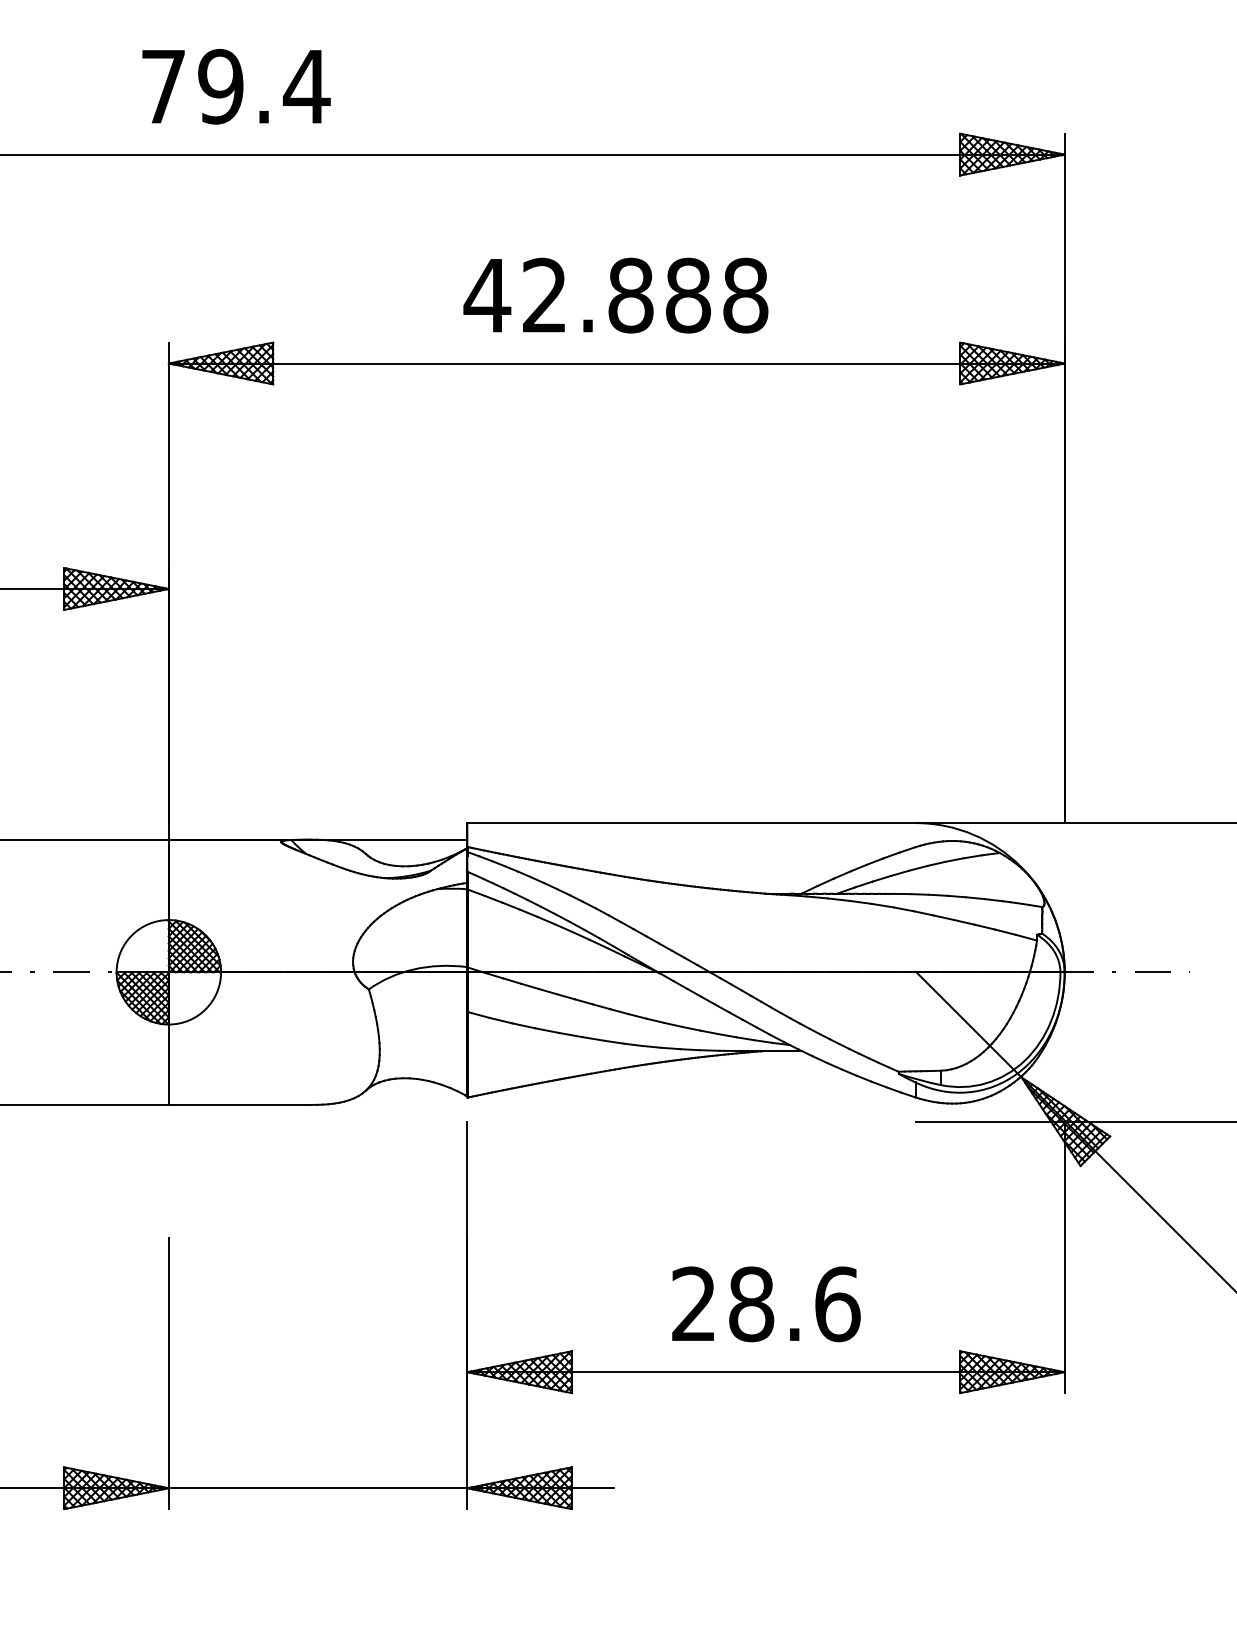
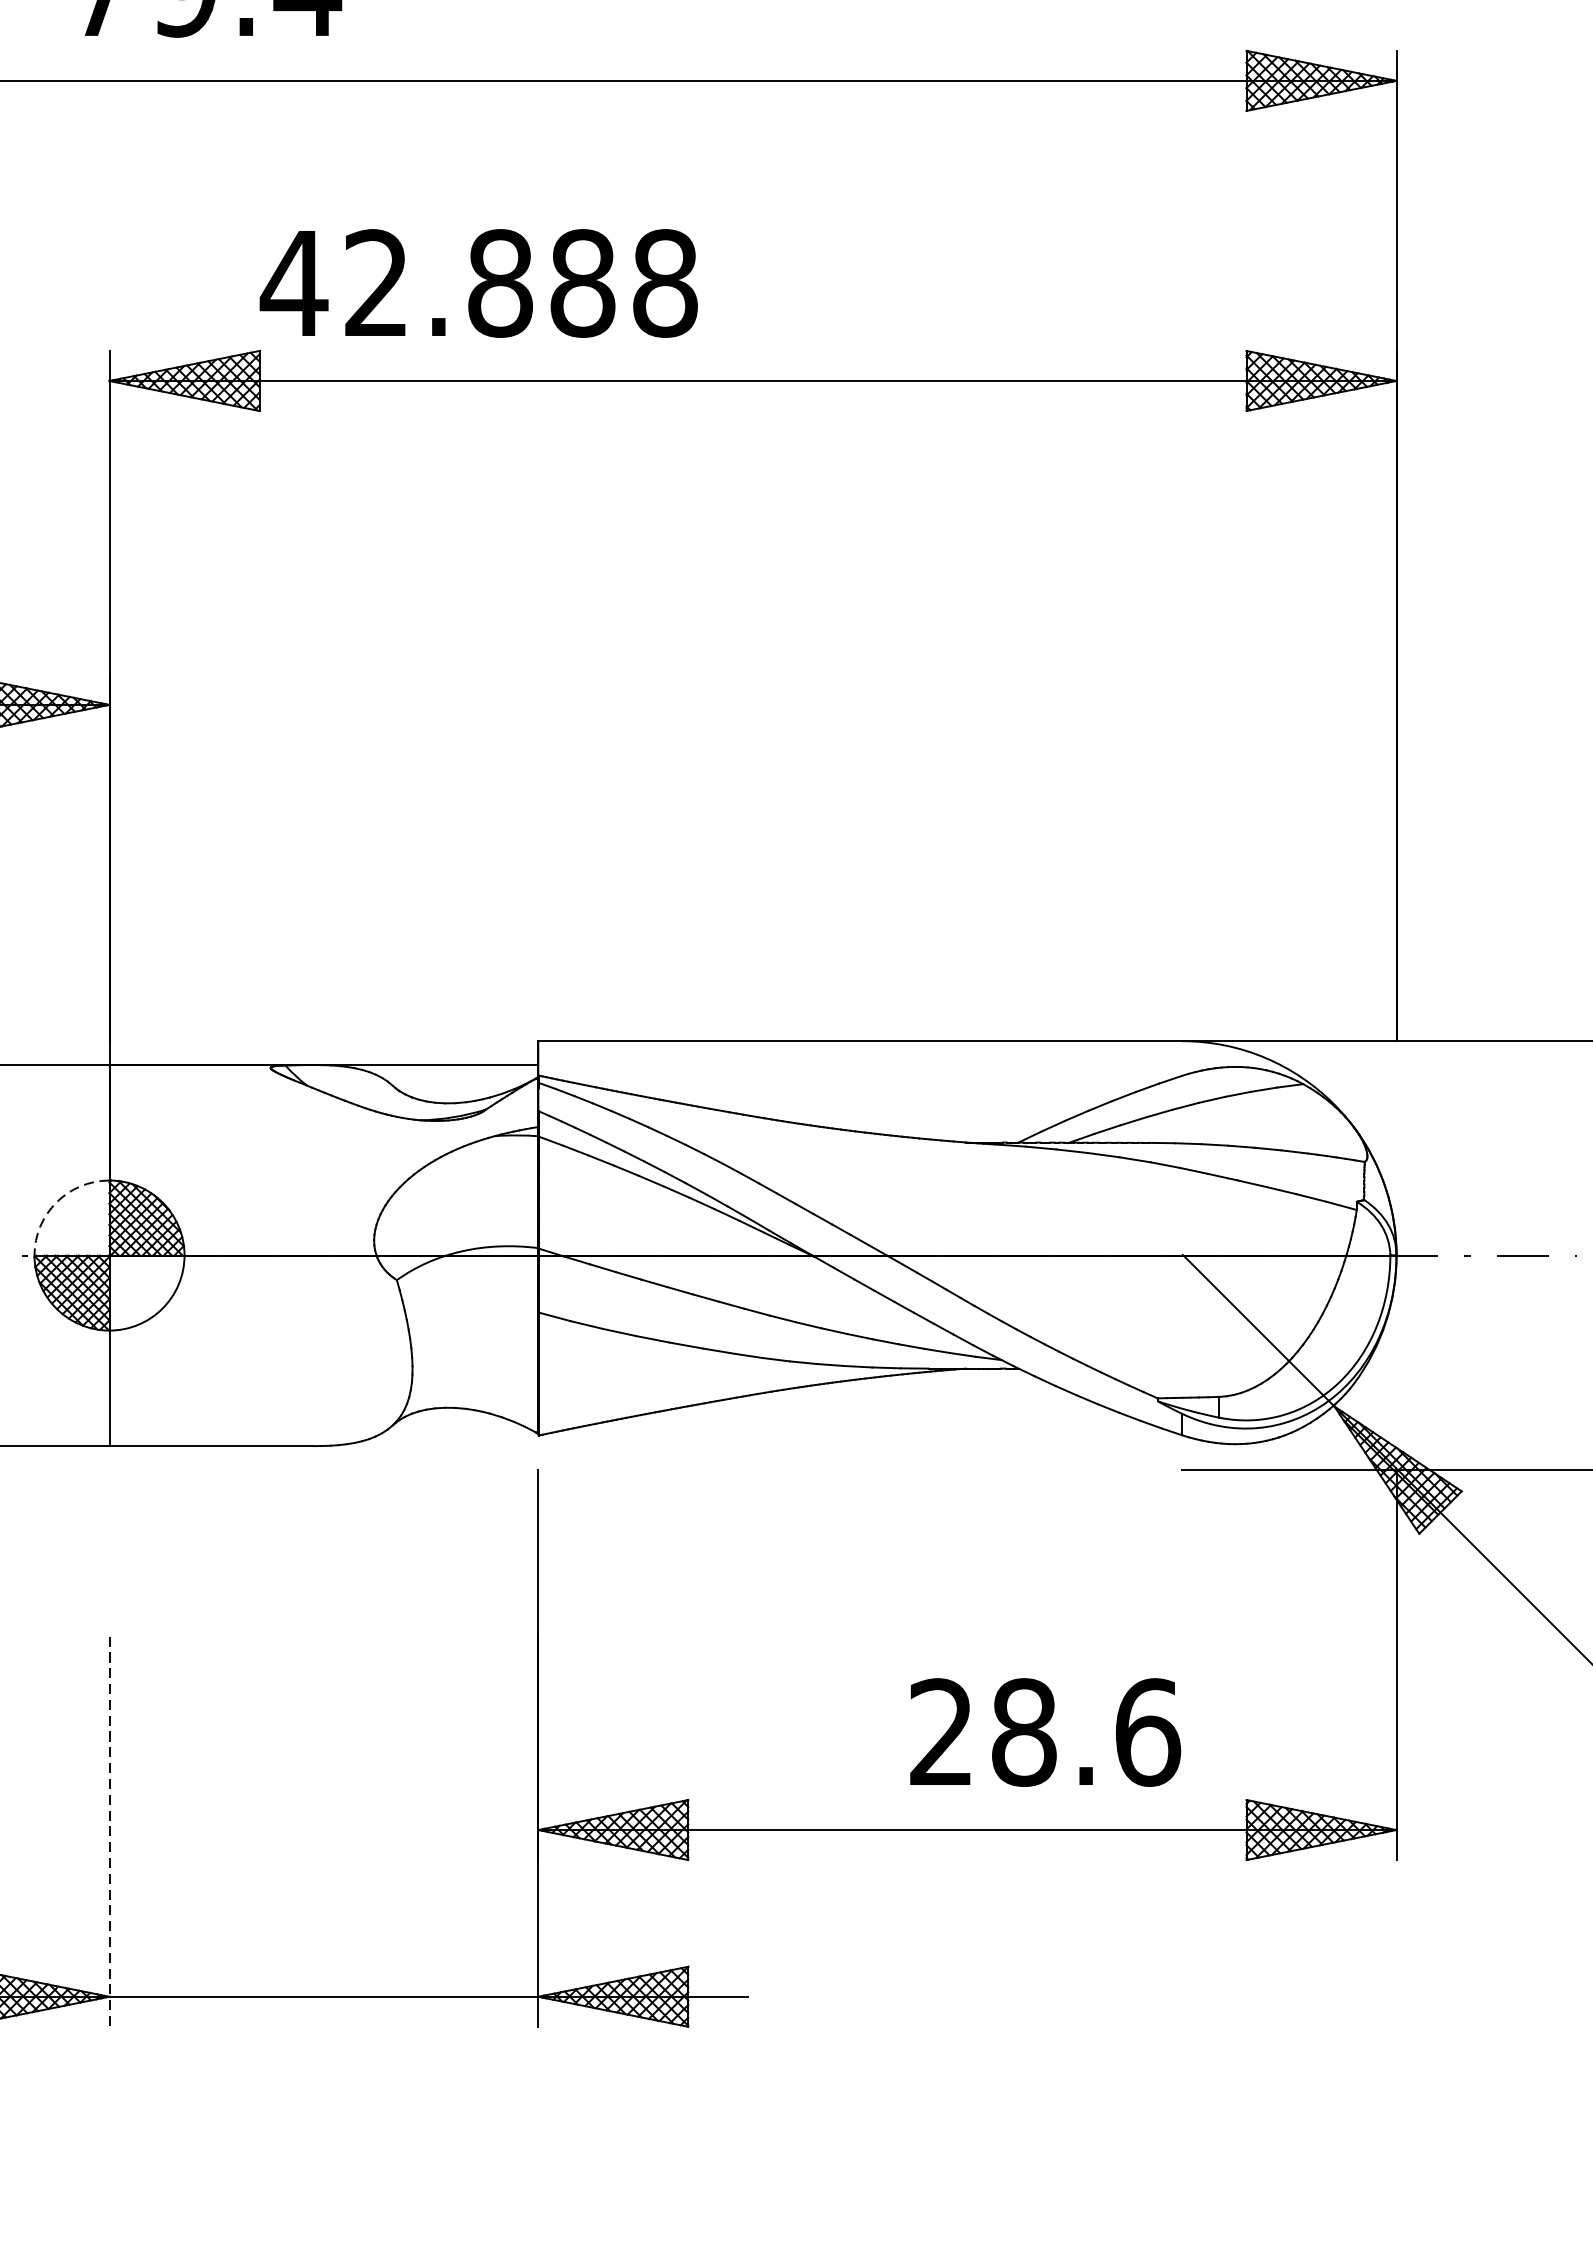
text: (615, 295) -> (478, 283), moved
arc: (131, 935) -> (55, 1202), solid -> dashed
text: (766, 1304) -> (1045, 1732), moved
line: (168, 1373) -> (109, 1831), solid -> dashed

